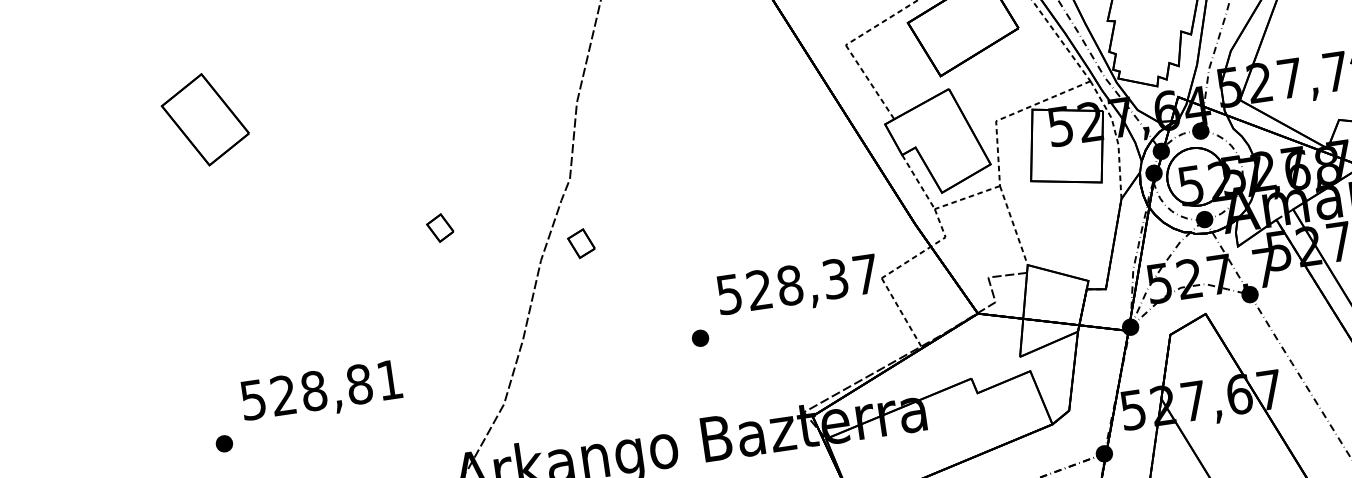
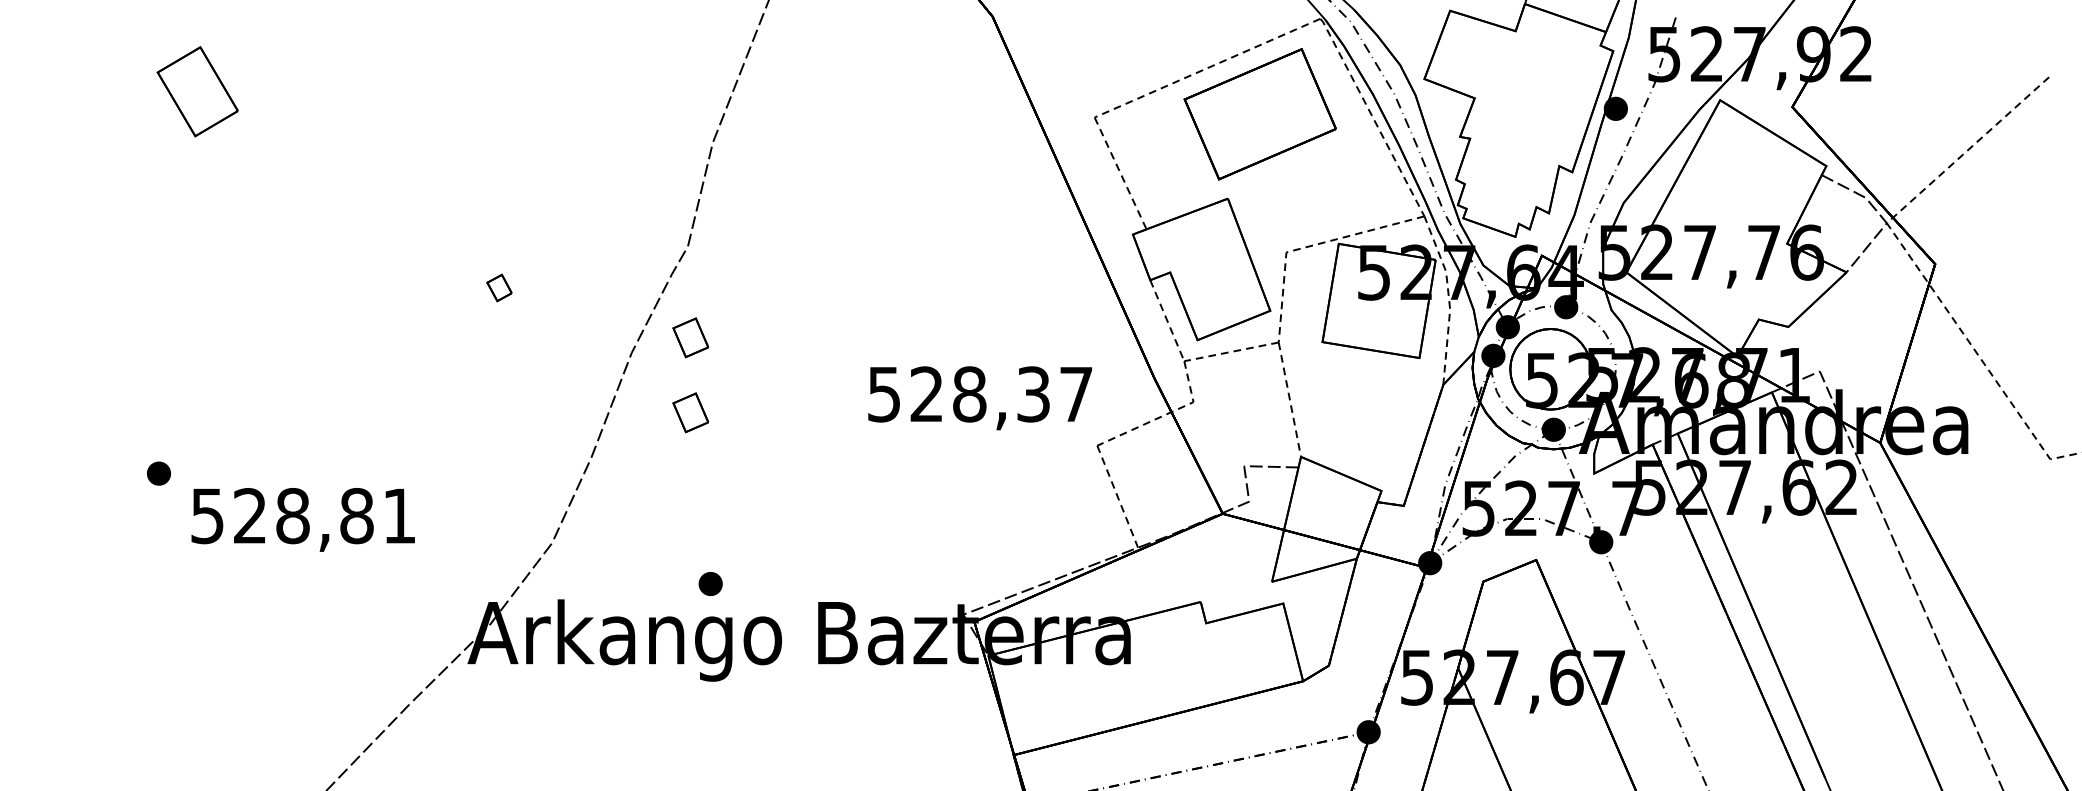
part: (205, 119) -> (197, 91), size x0.7
part: (440, 227) -> (499, 287), size x0.7
text: (797, 287) -> (979, 398), moved
part: (588, 296) -> (690, 412), added
part: (700, 337) -> (710, 583), moved
text: (321, 392) -> (302, 519), moved
part: (224, 443) -> (158, 473), moved

